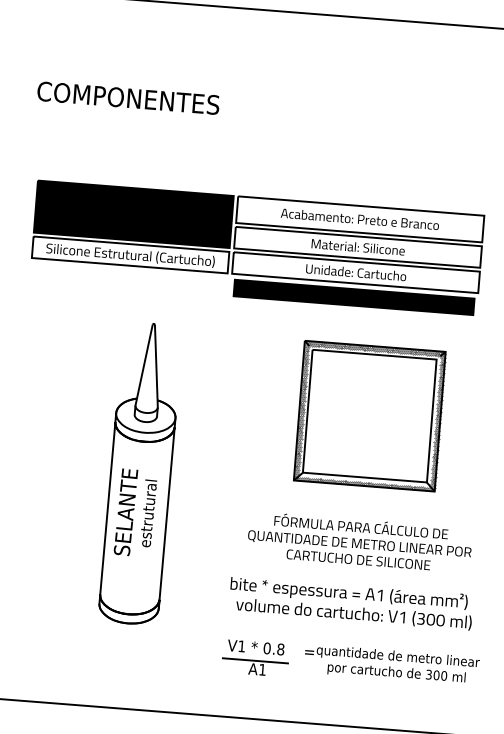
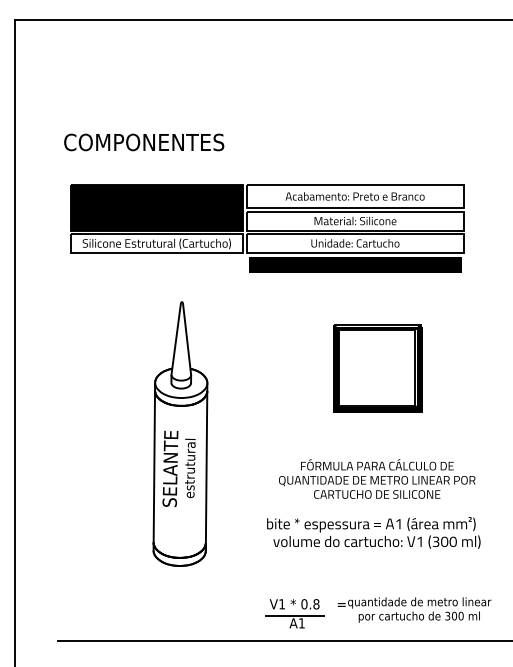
text: (128, 98) -> (144, 142), moved
part: (370, 416) -> (377, 368), size x0.7
part: (350, 664) -> (378, 612), moved

